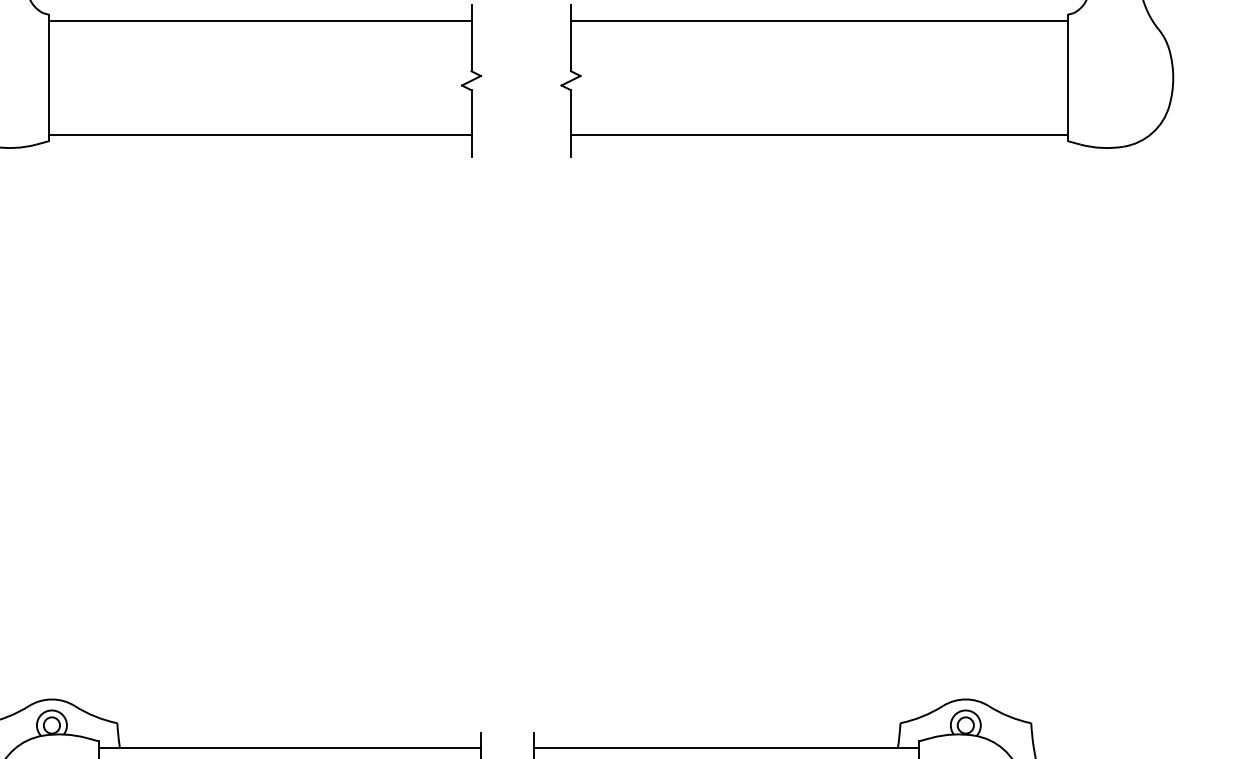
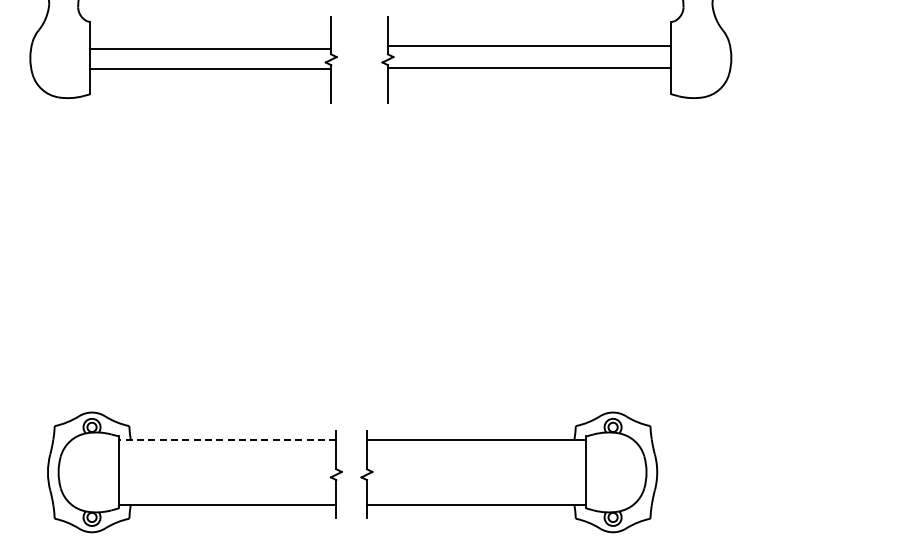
line: (259, 20) -> (210, 48), moved
line: (819, 20) -> (529, 45), moved
line: (259, 134) -> (210, 68), moved
line: (819, 134) -> (529, 67), moved
line: (289, 748) -> (227, 440), solid -> dashed

